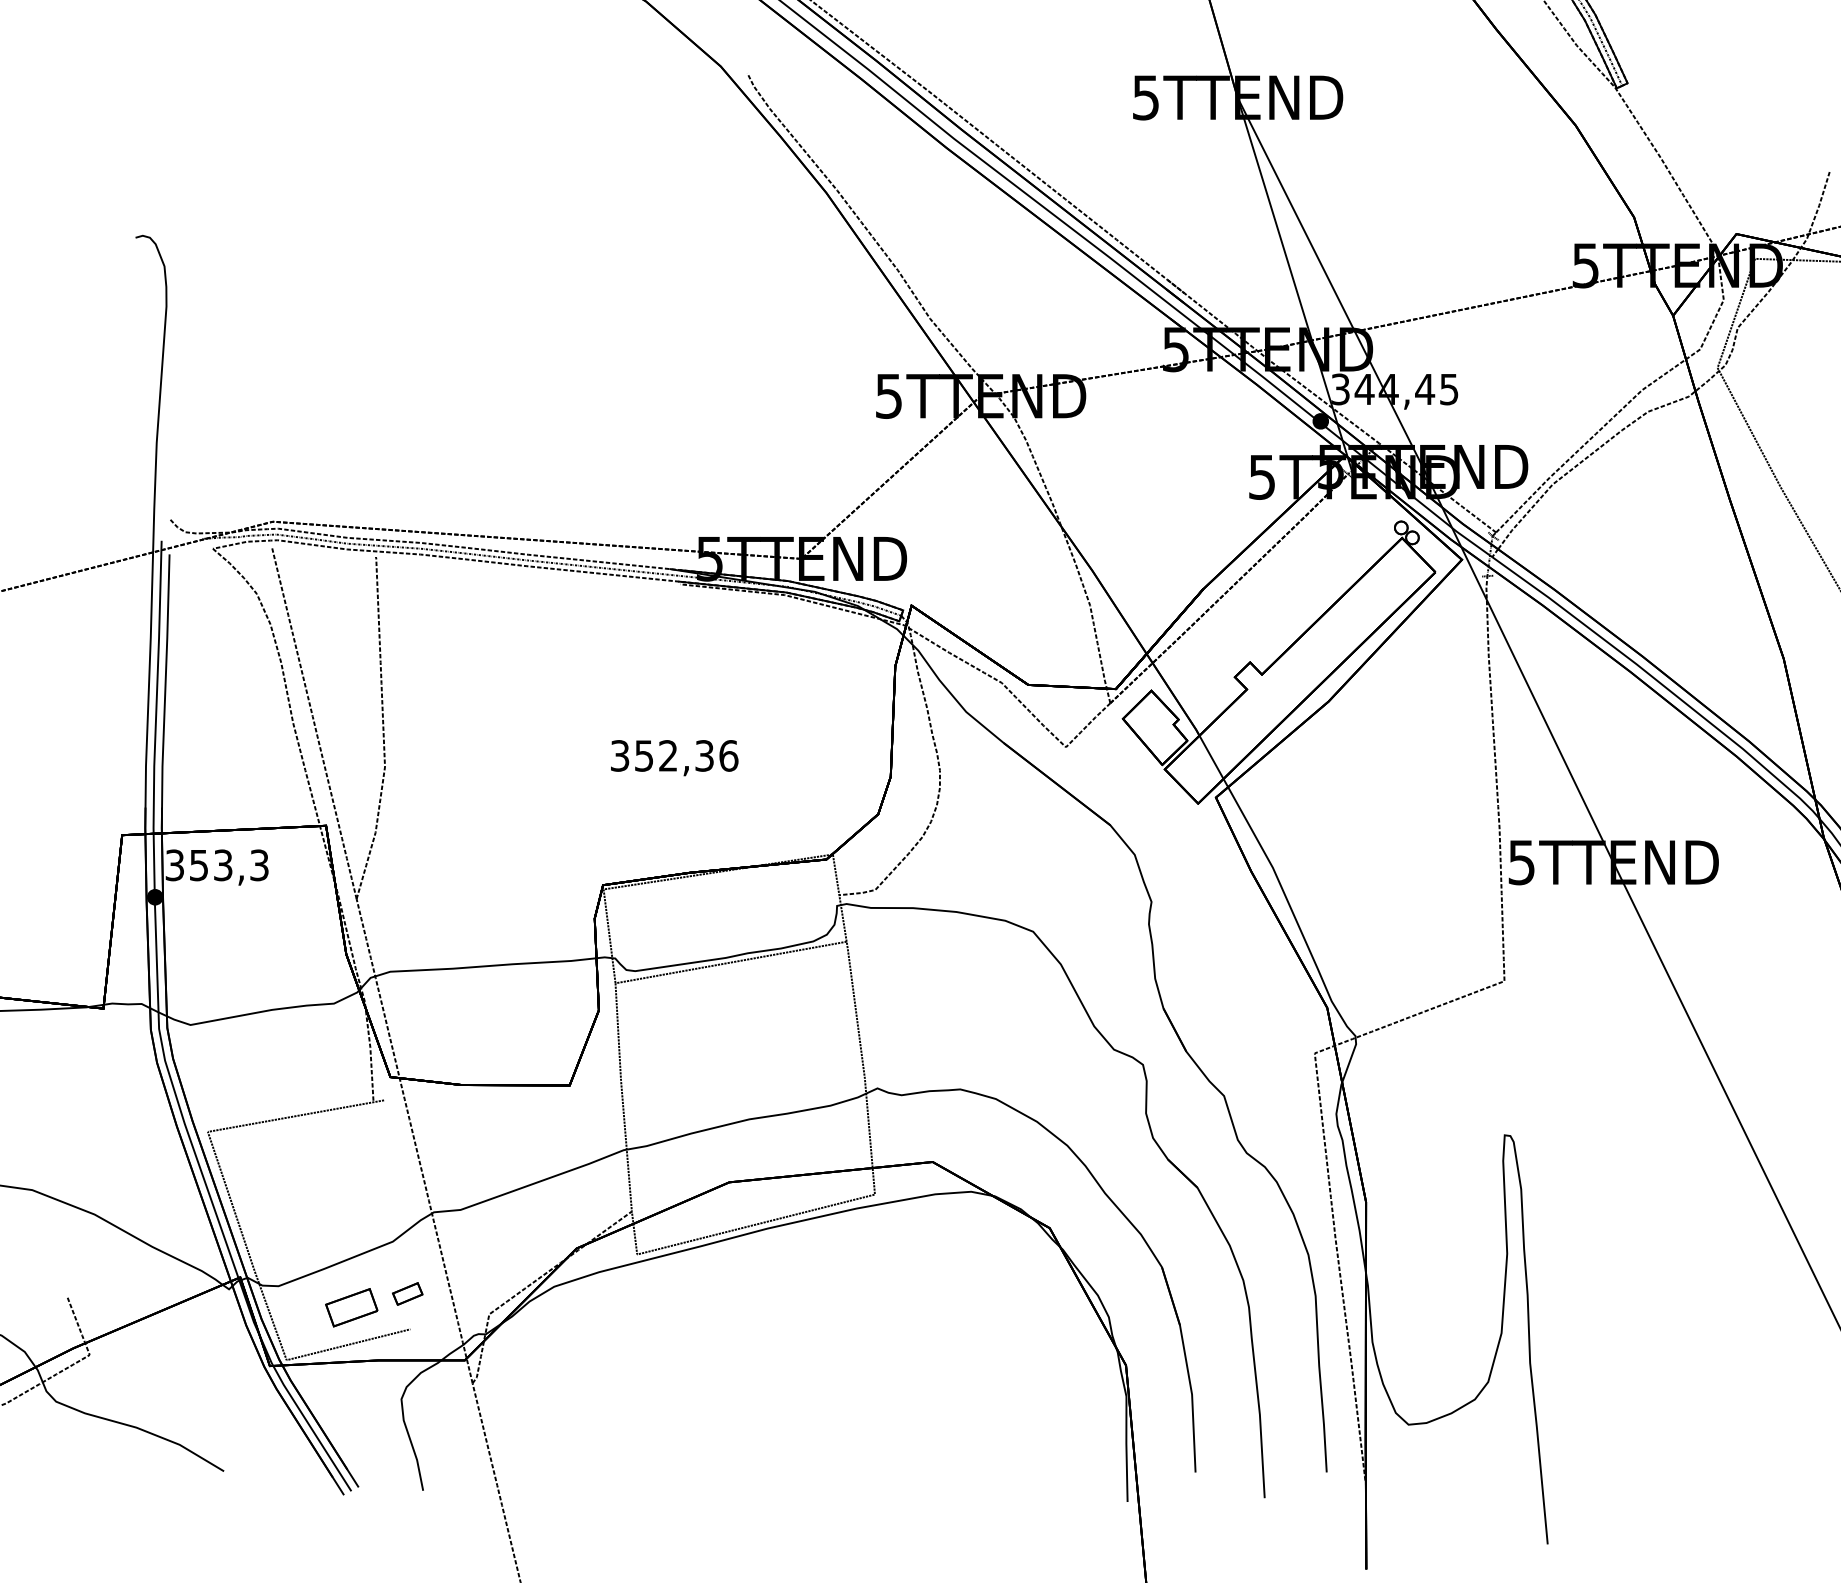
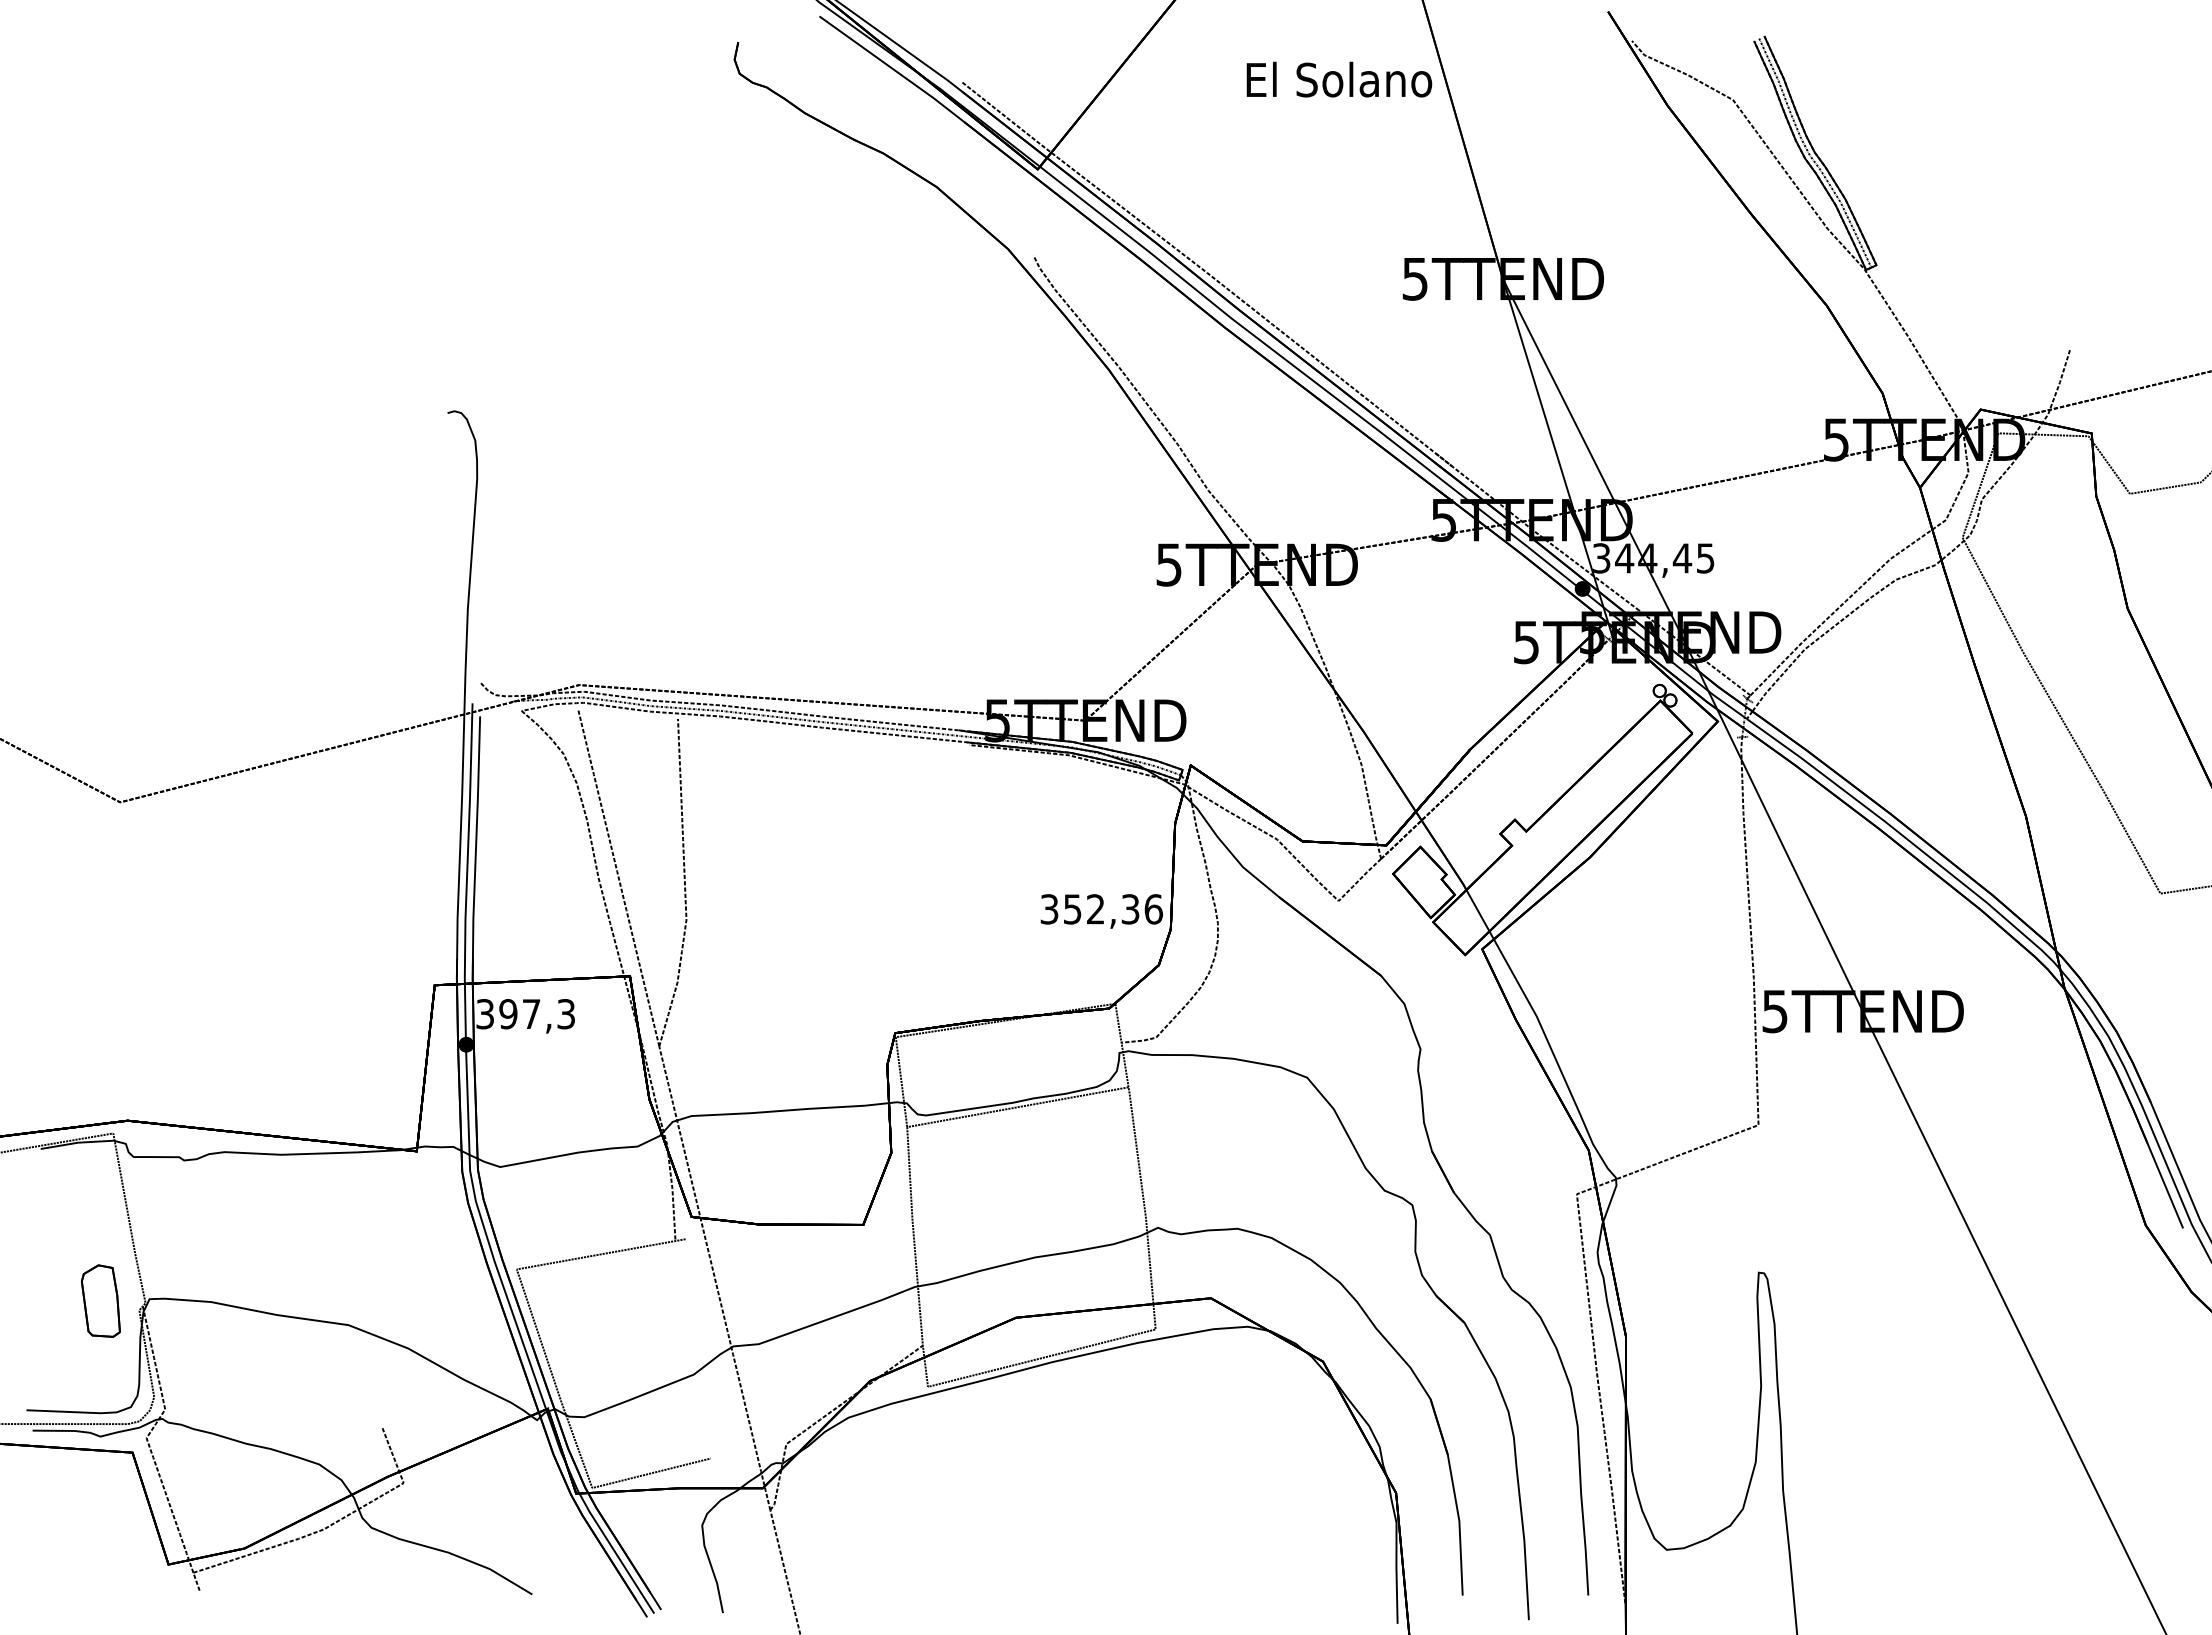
text: (674, 758) -> (1101, 911), moved
text: (210, 865) -> (519, 1014), 353,3 -> 397,3
part: (408, 1293) -> (708, 1424), removed
part: (351, 1307) -> (654, 1437), removed

